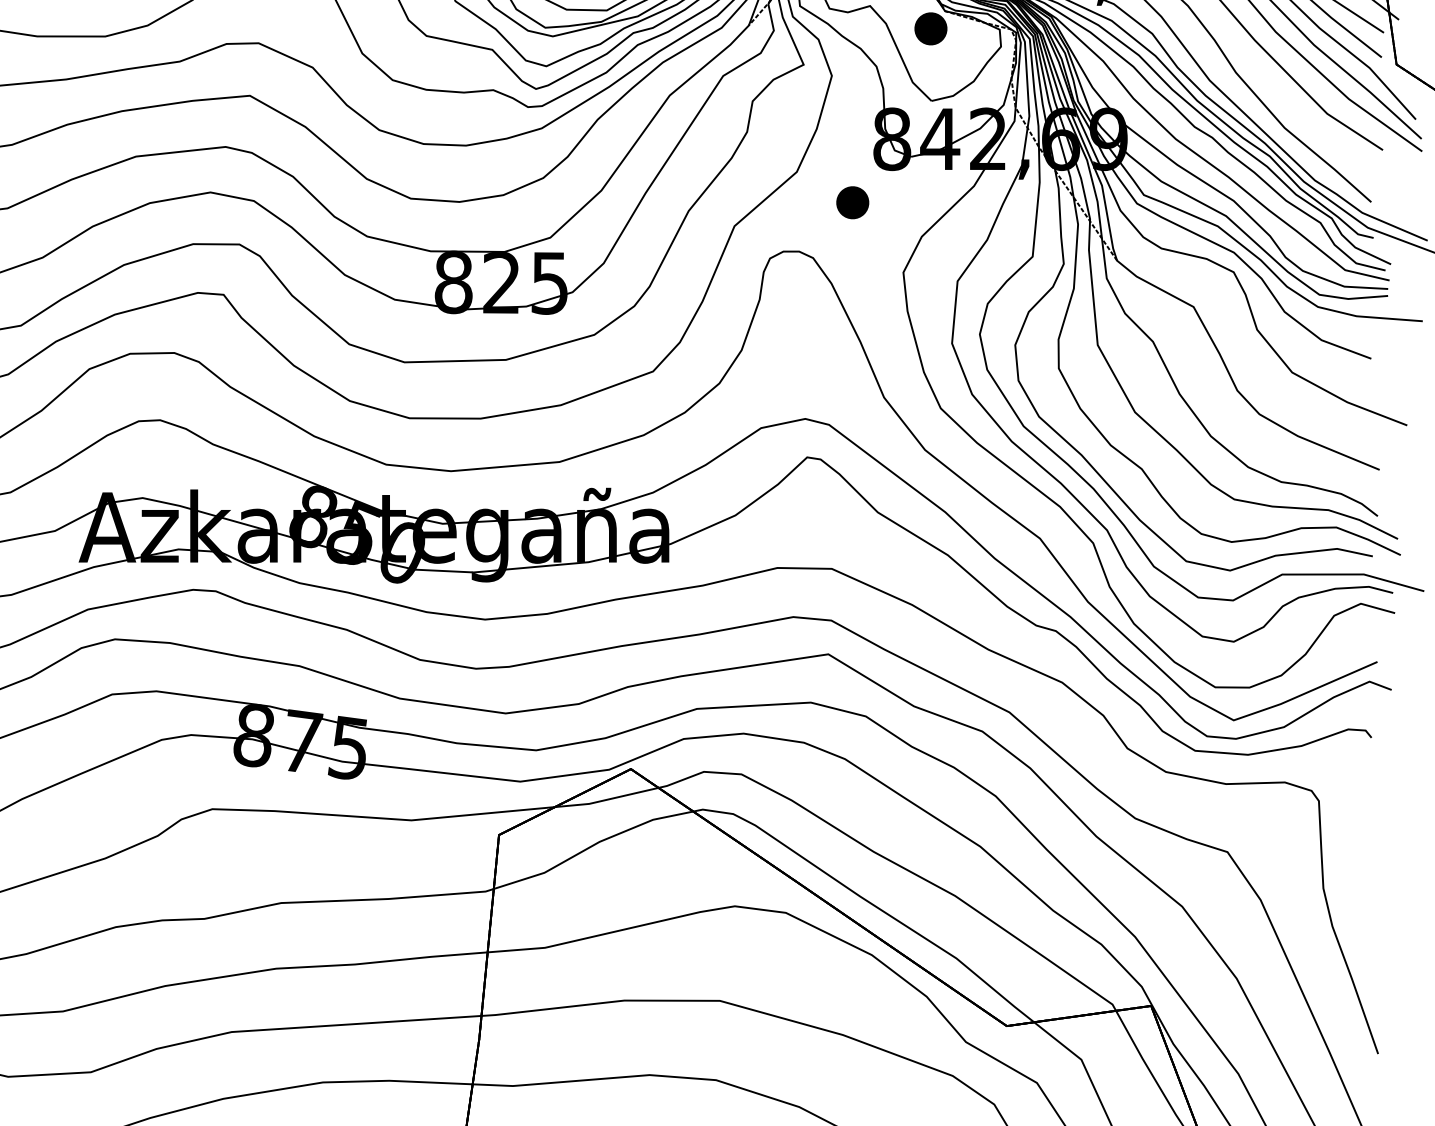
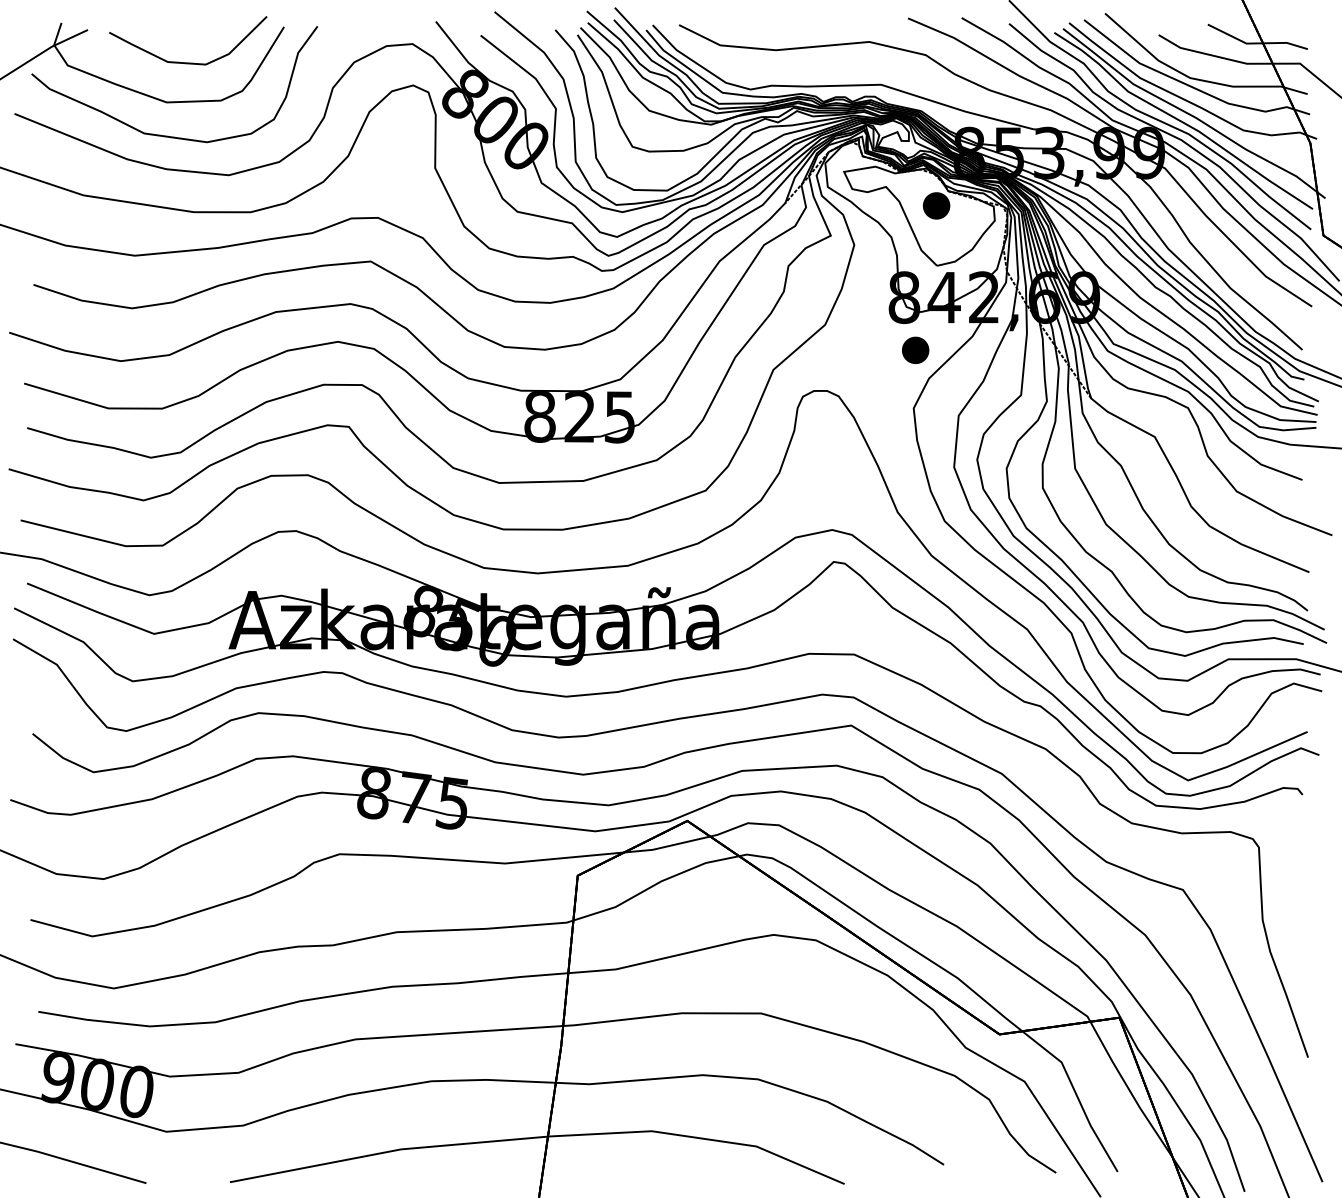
part: (852, 201) -> (915, 349), moved

